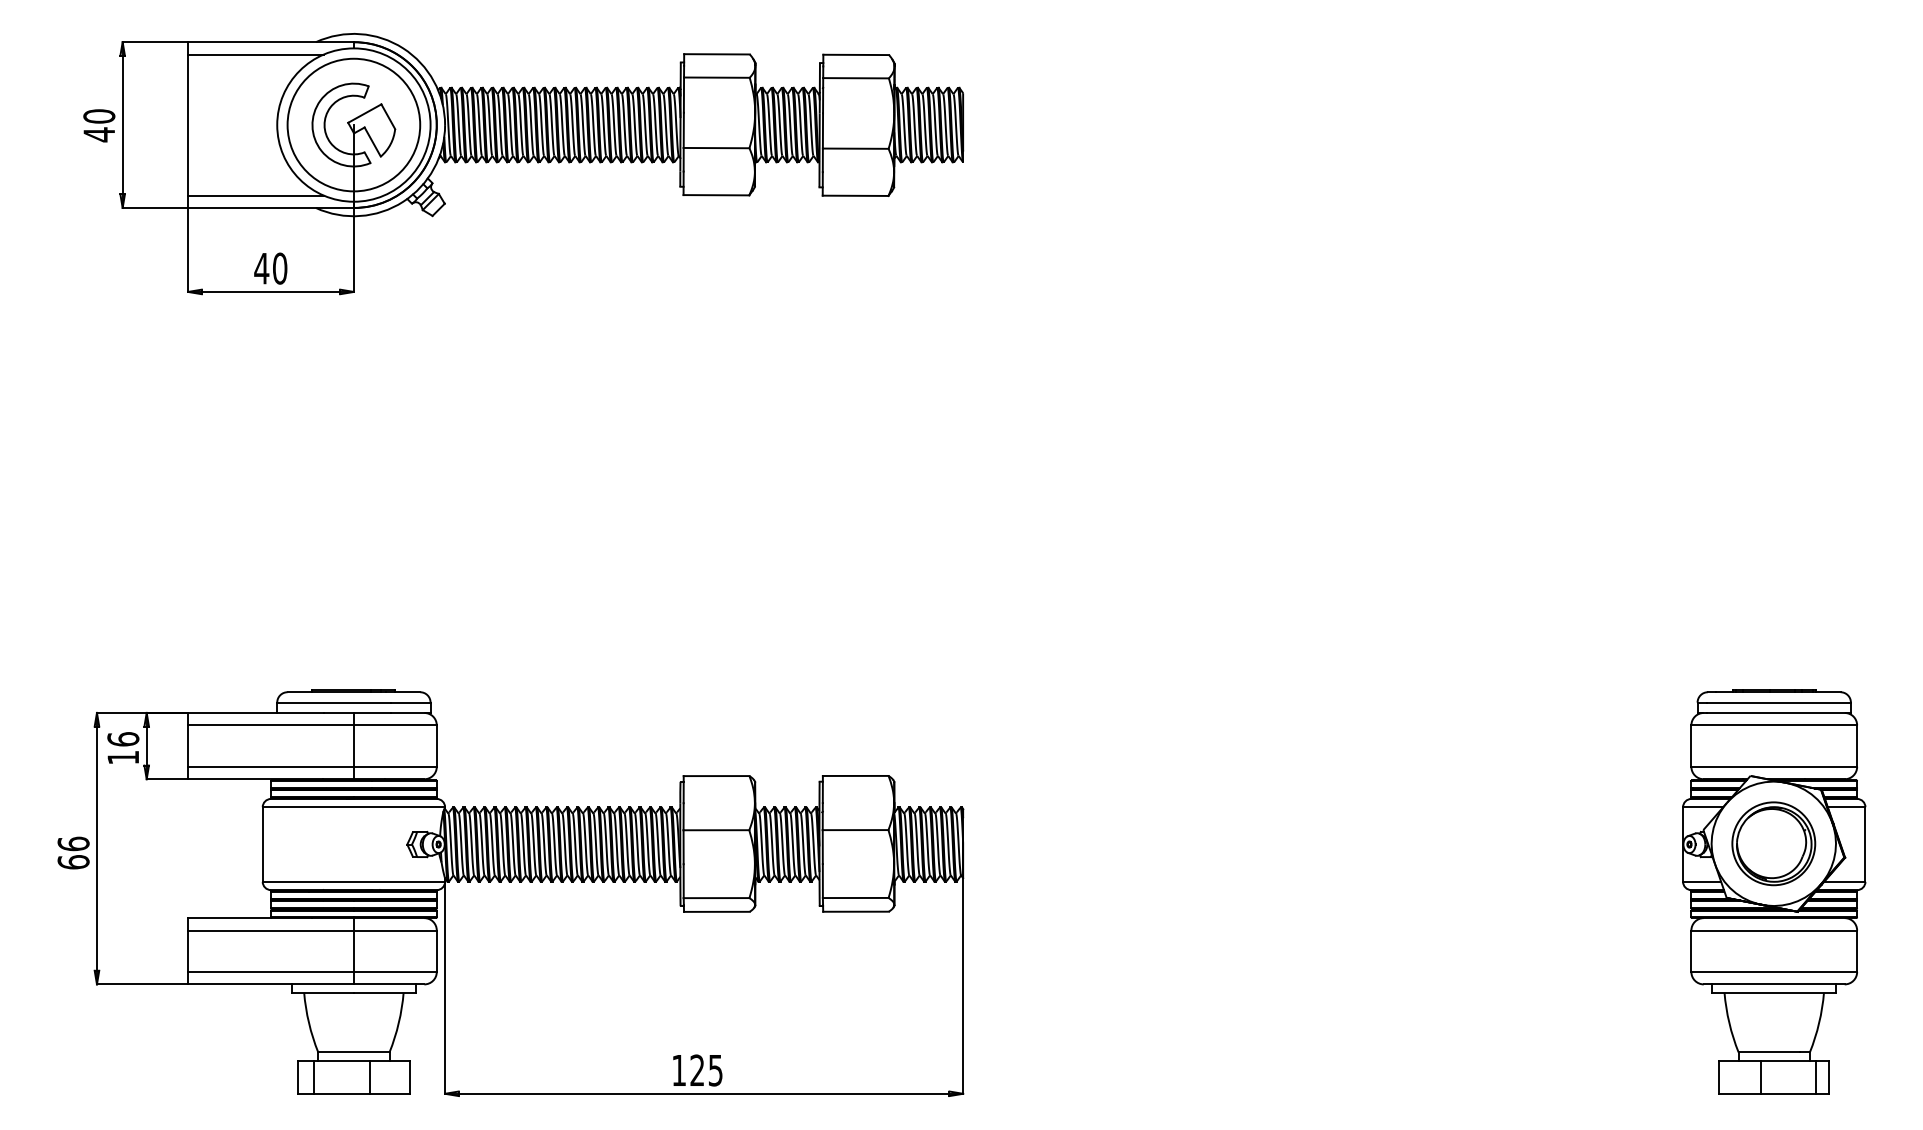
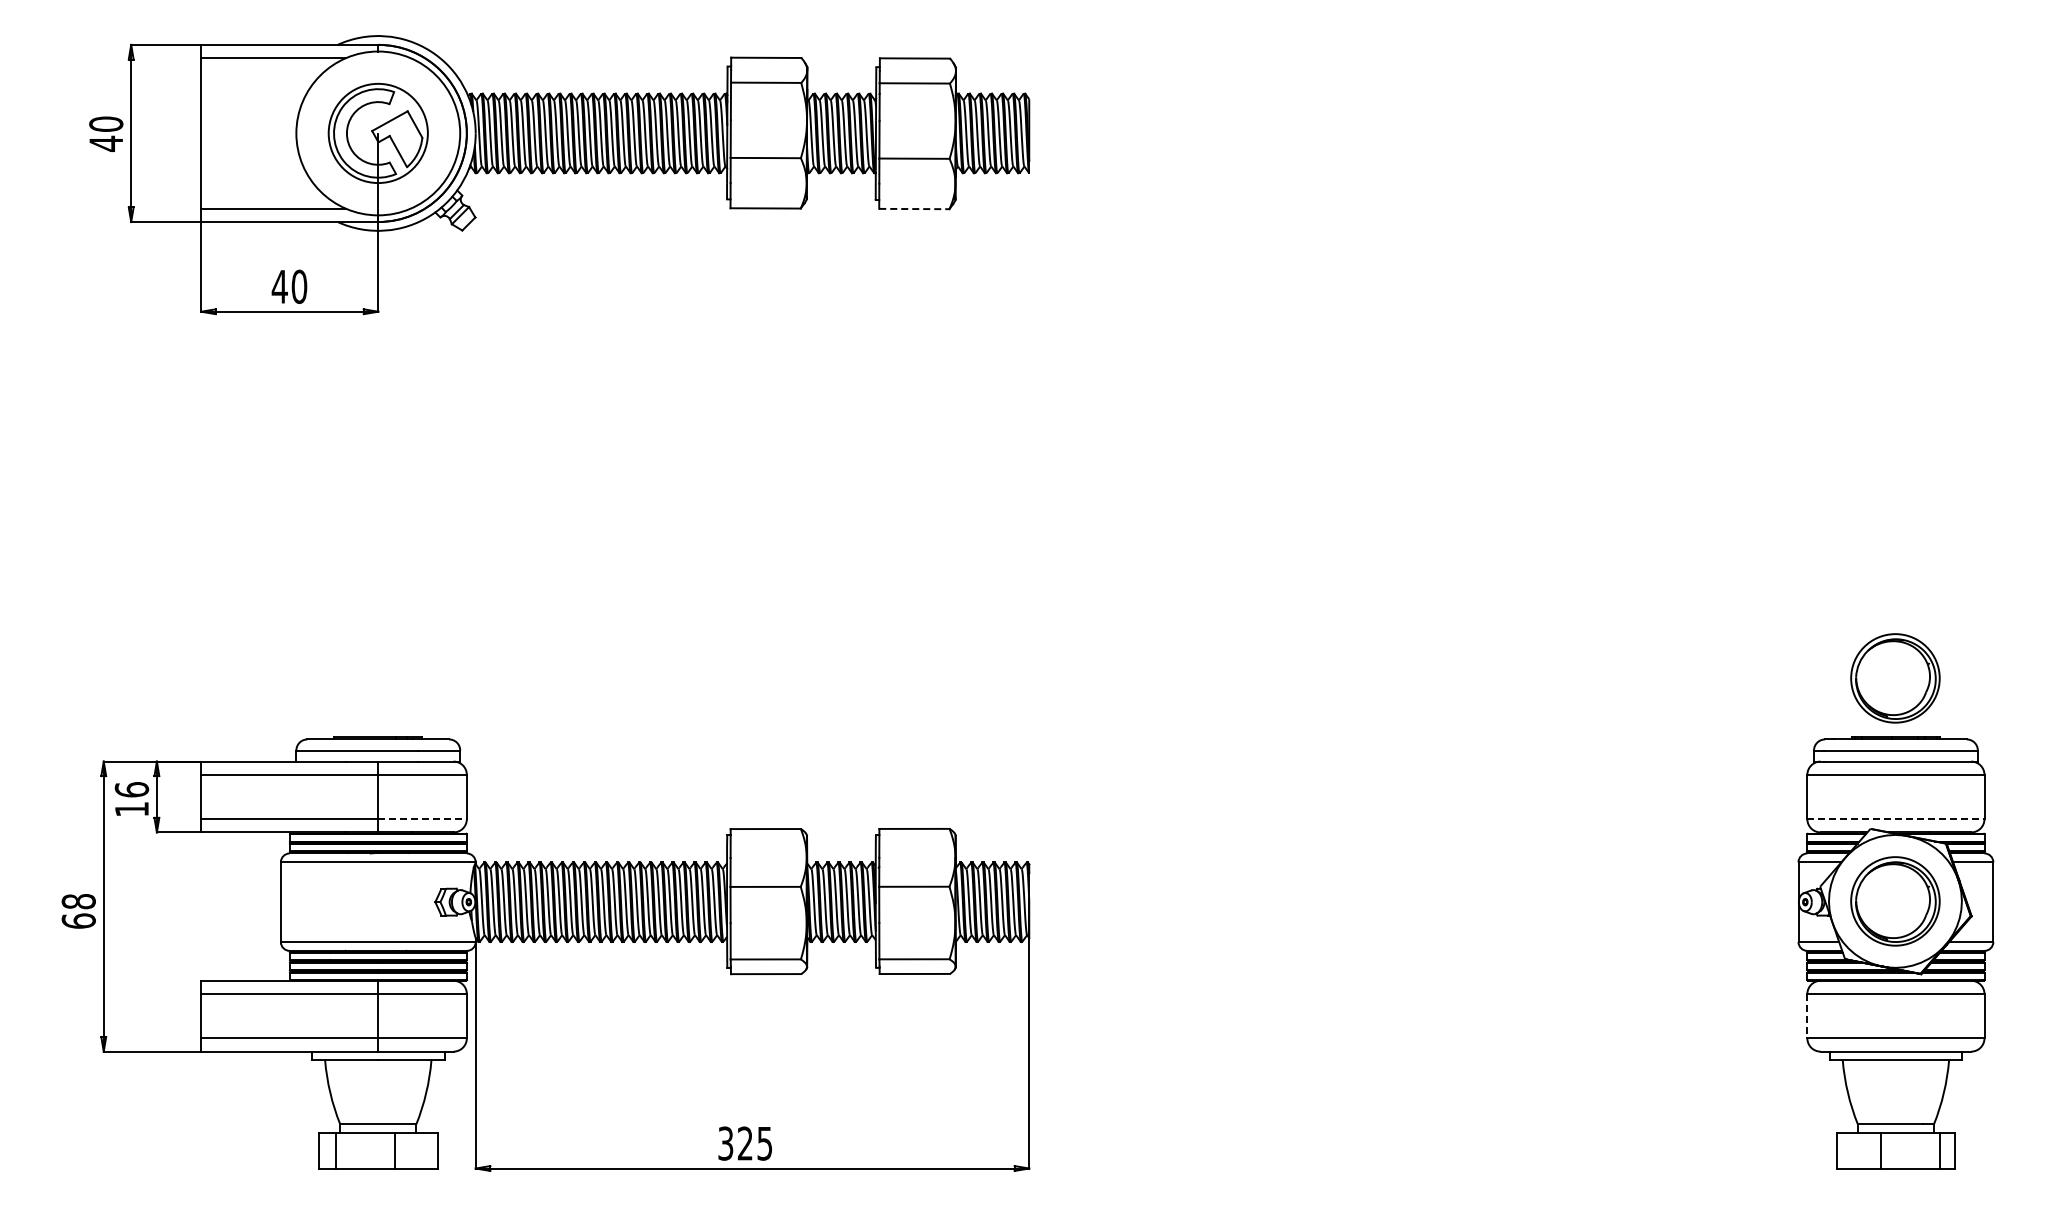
circle: (354, 125) -> (378, 133), size x0.7
line: (855, 196) -> (914, 209), solid -> dashed
part: (1773, 635) -> (1895, 678), added
line: (396, 767) -> (423, 819), solid -> dashed
line: (1773, 767) -> (1895, 819), solid -> dashed
text: (73, 843) -> (78, 901), 66 -> 68
line: (1691, 951) -> (1807, 1016), solid -> dashed
text: (678, 1070) -> (725, 1143), 125 -> 325

